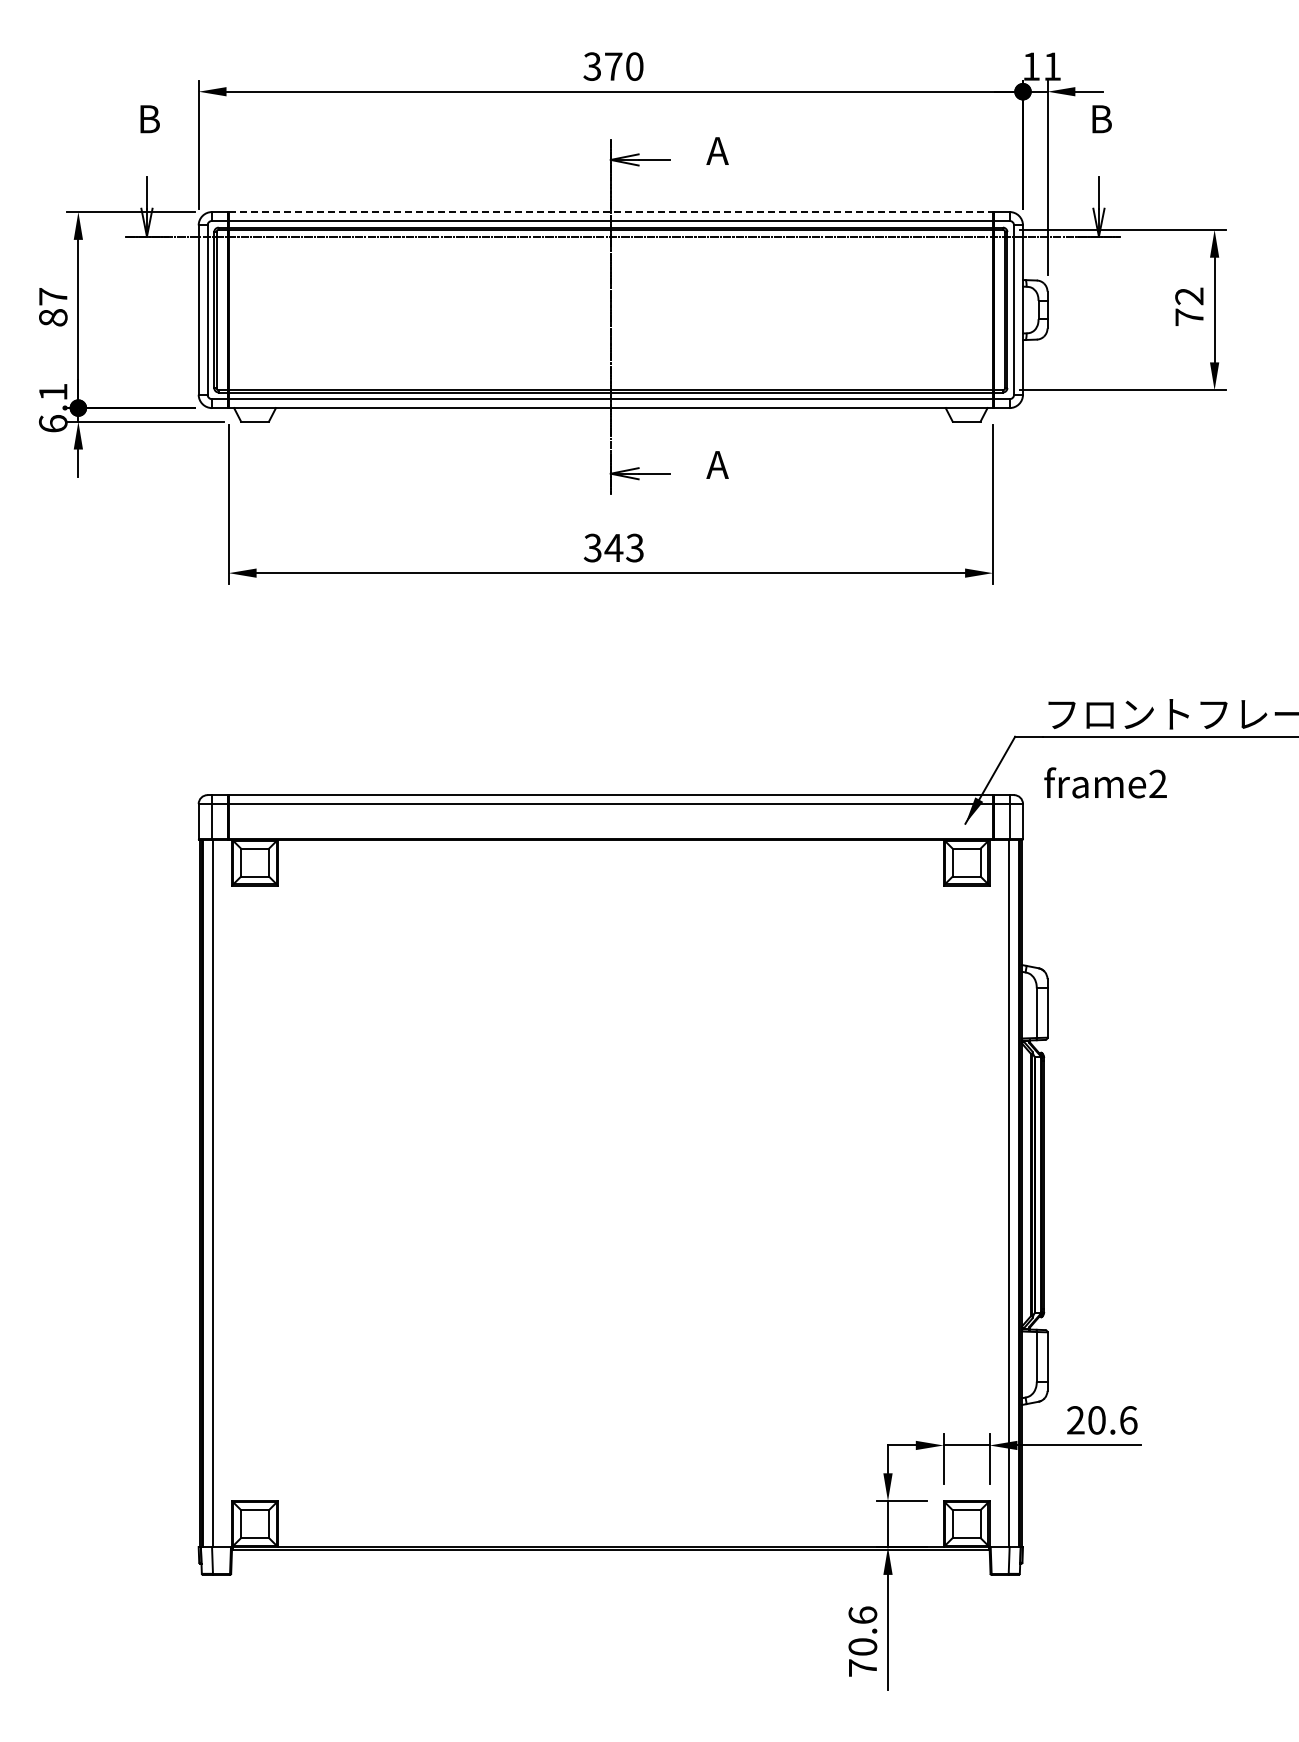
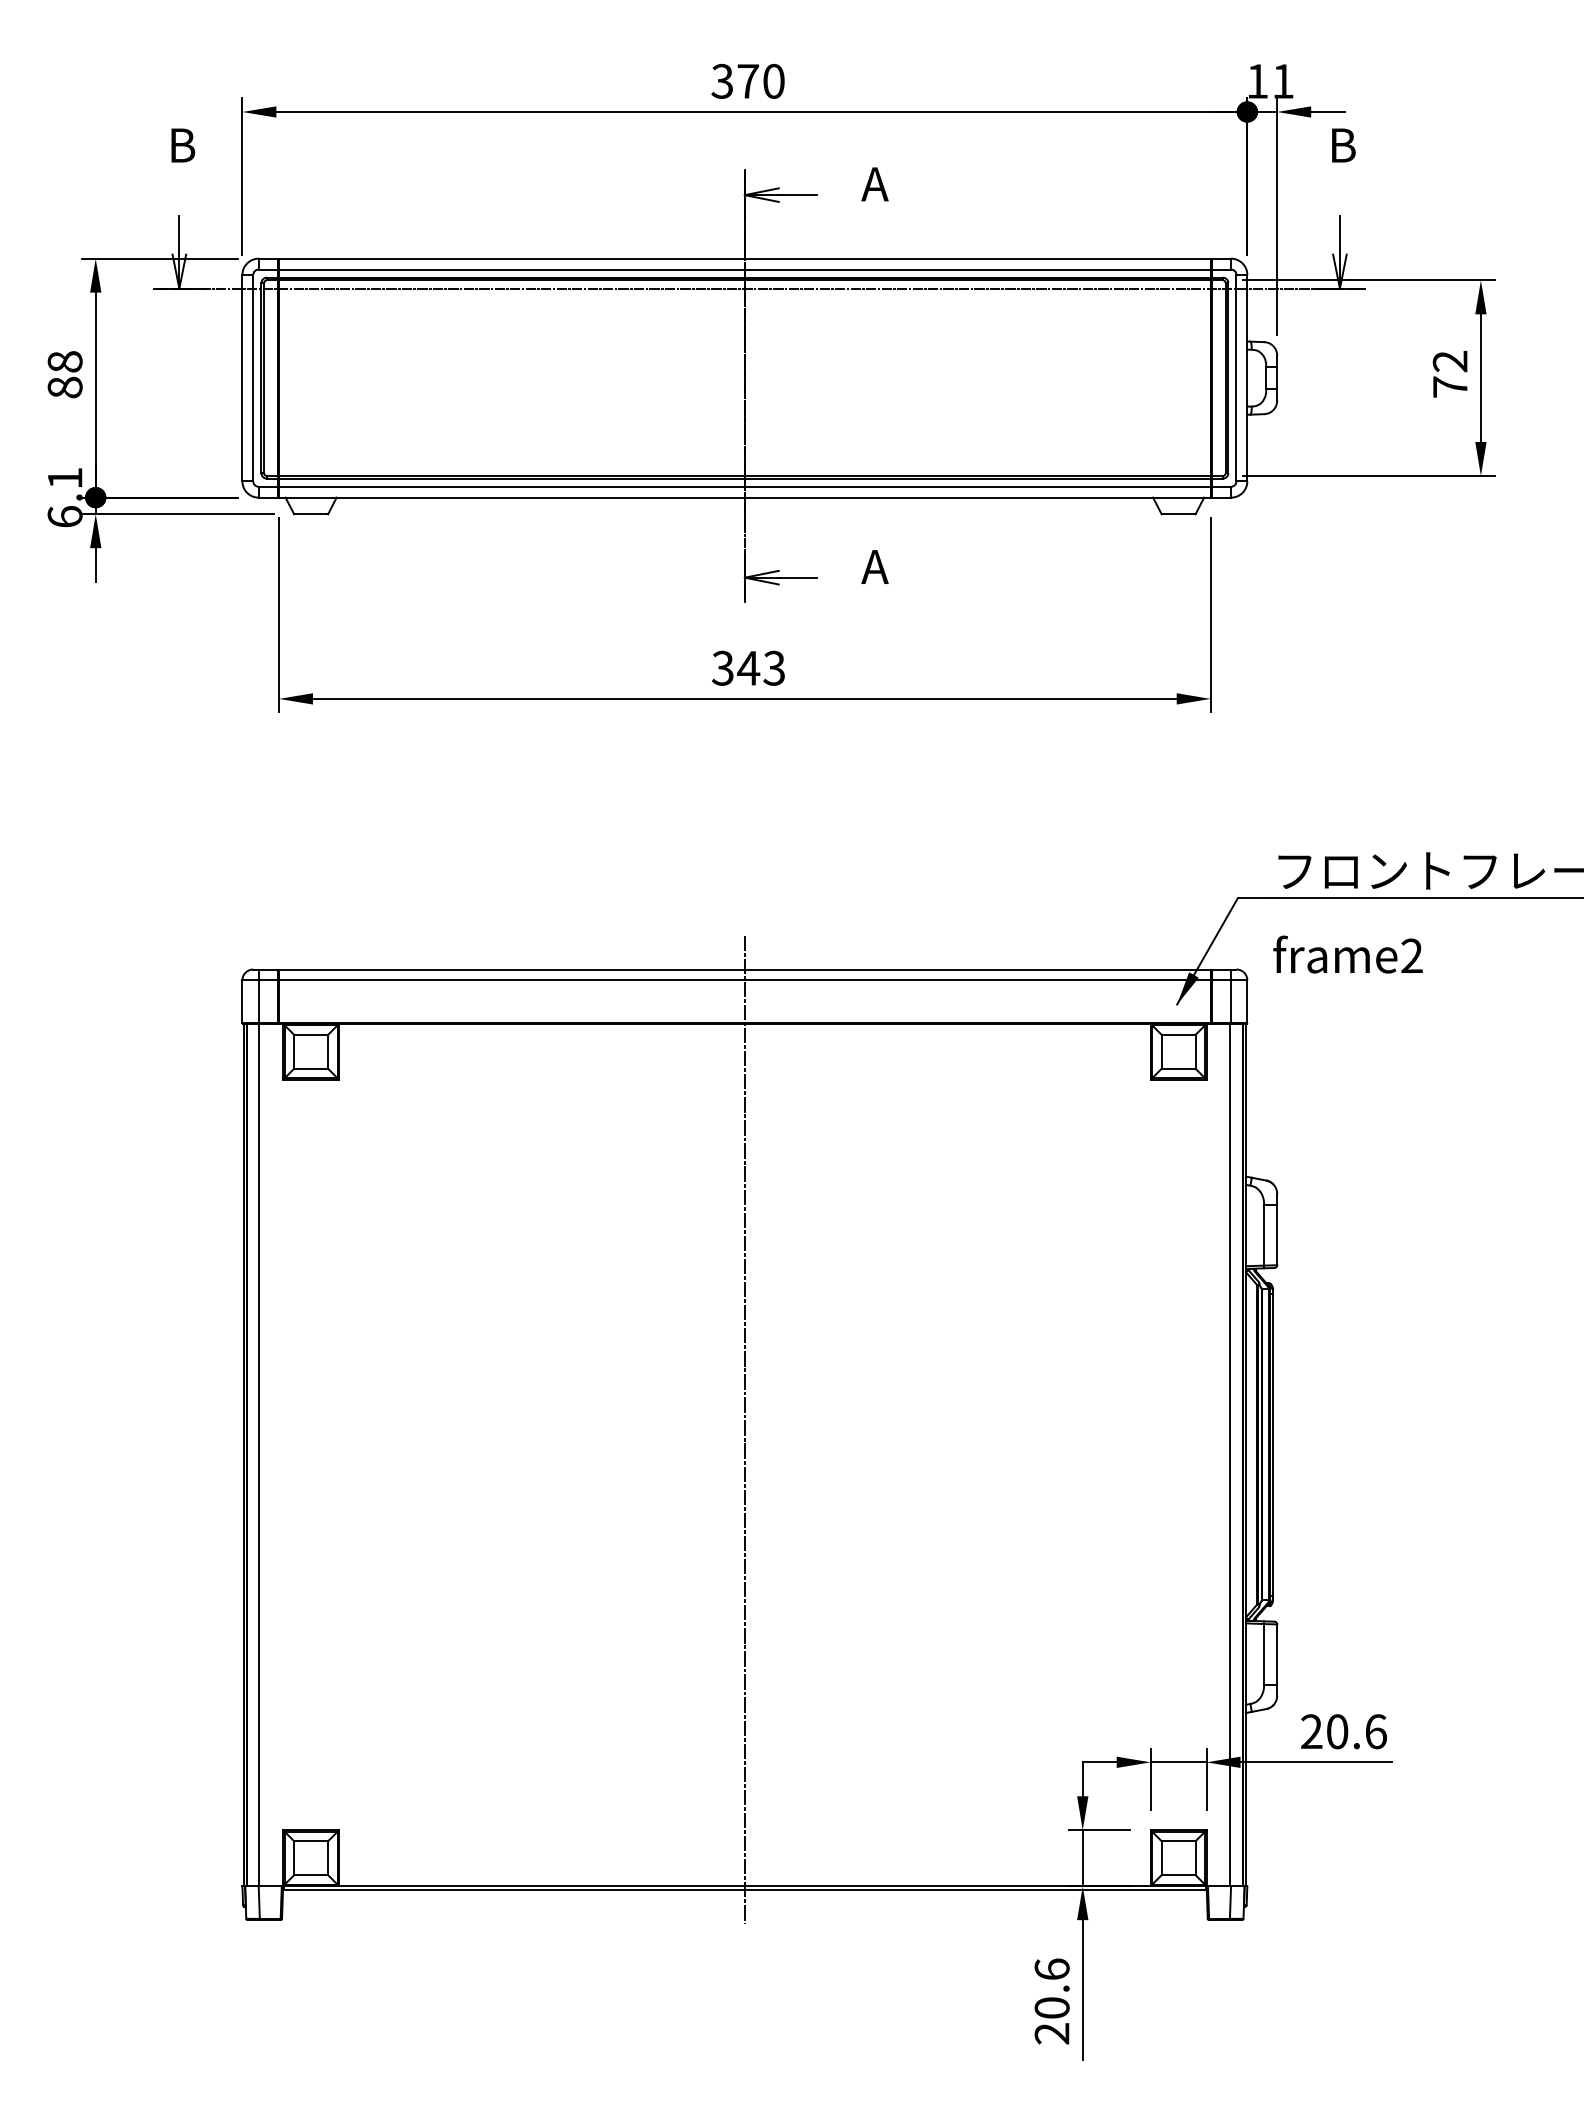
line: (611, 212) -> (745, 259), dashed -> solid
text: (53, 296) -> (65, 361), 87 -> 88
line: (610, 1172) -> (744, 1429), added
text: (862, 1667) -> (1051, 2033), 70.6 -> 20.6

